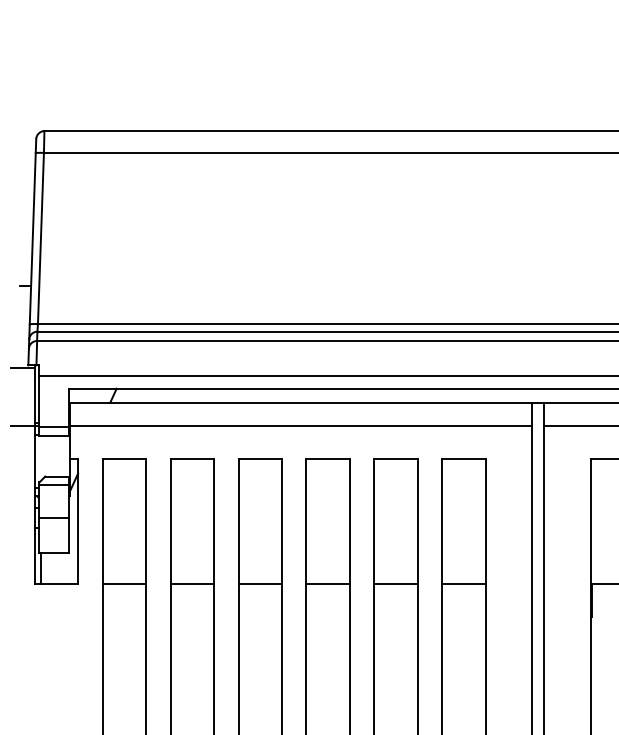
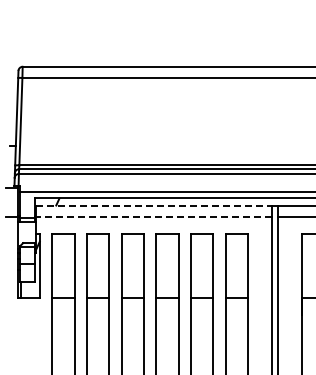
line: (302, 402) -> (154, 205), solid -> dashed
line: (300, 426) -> (153, 217), solid -> dashed

